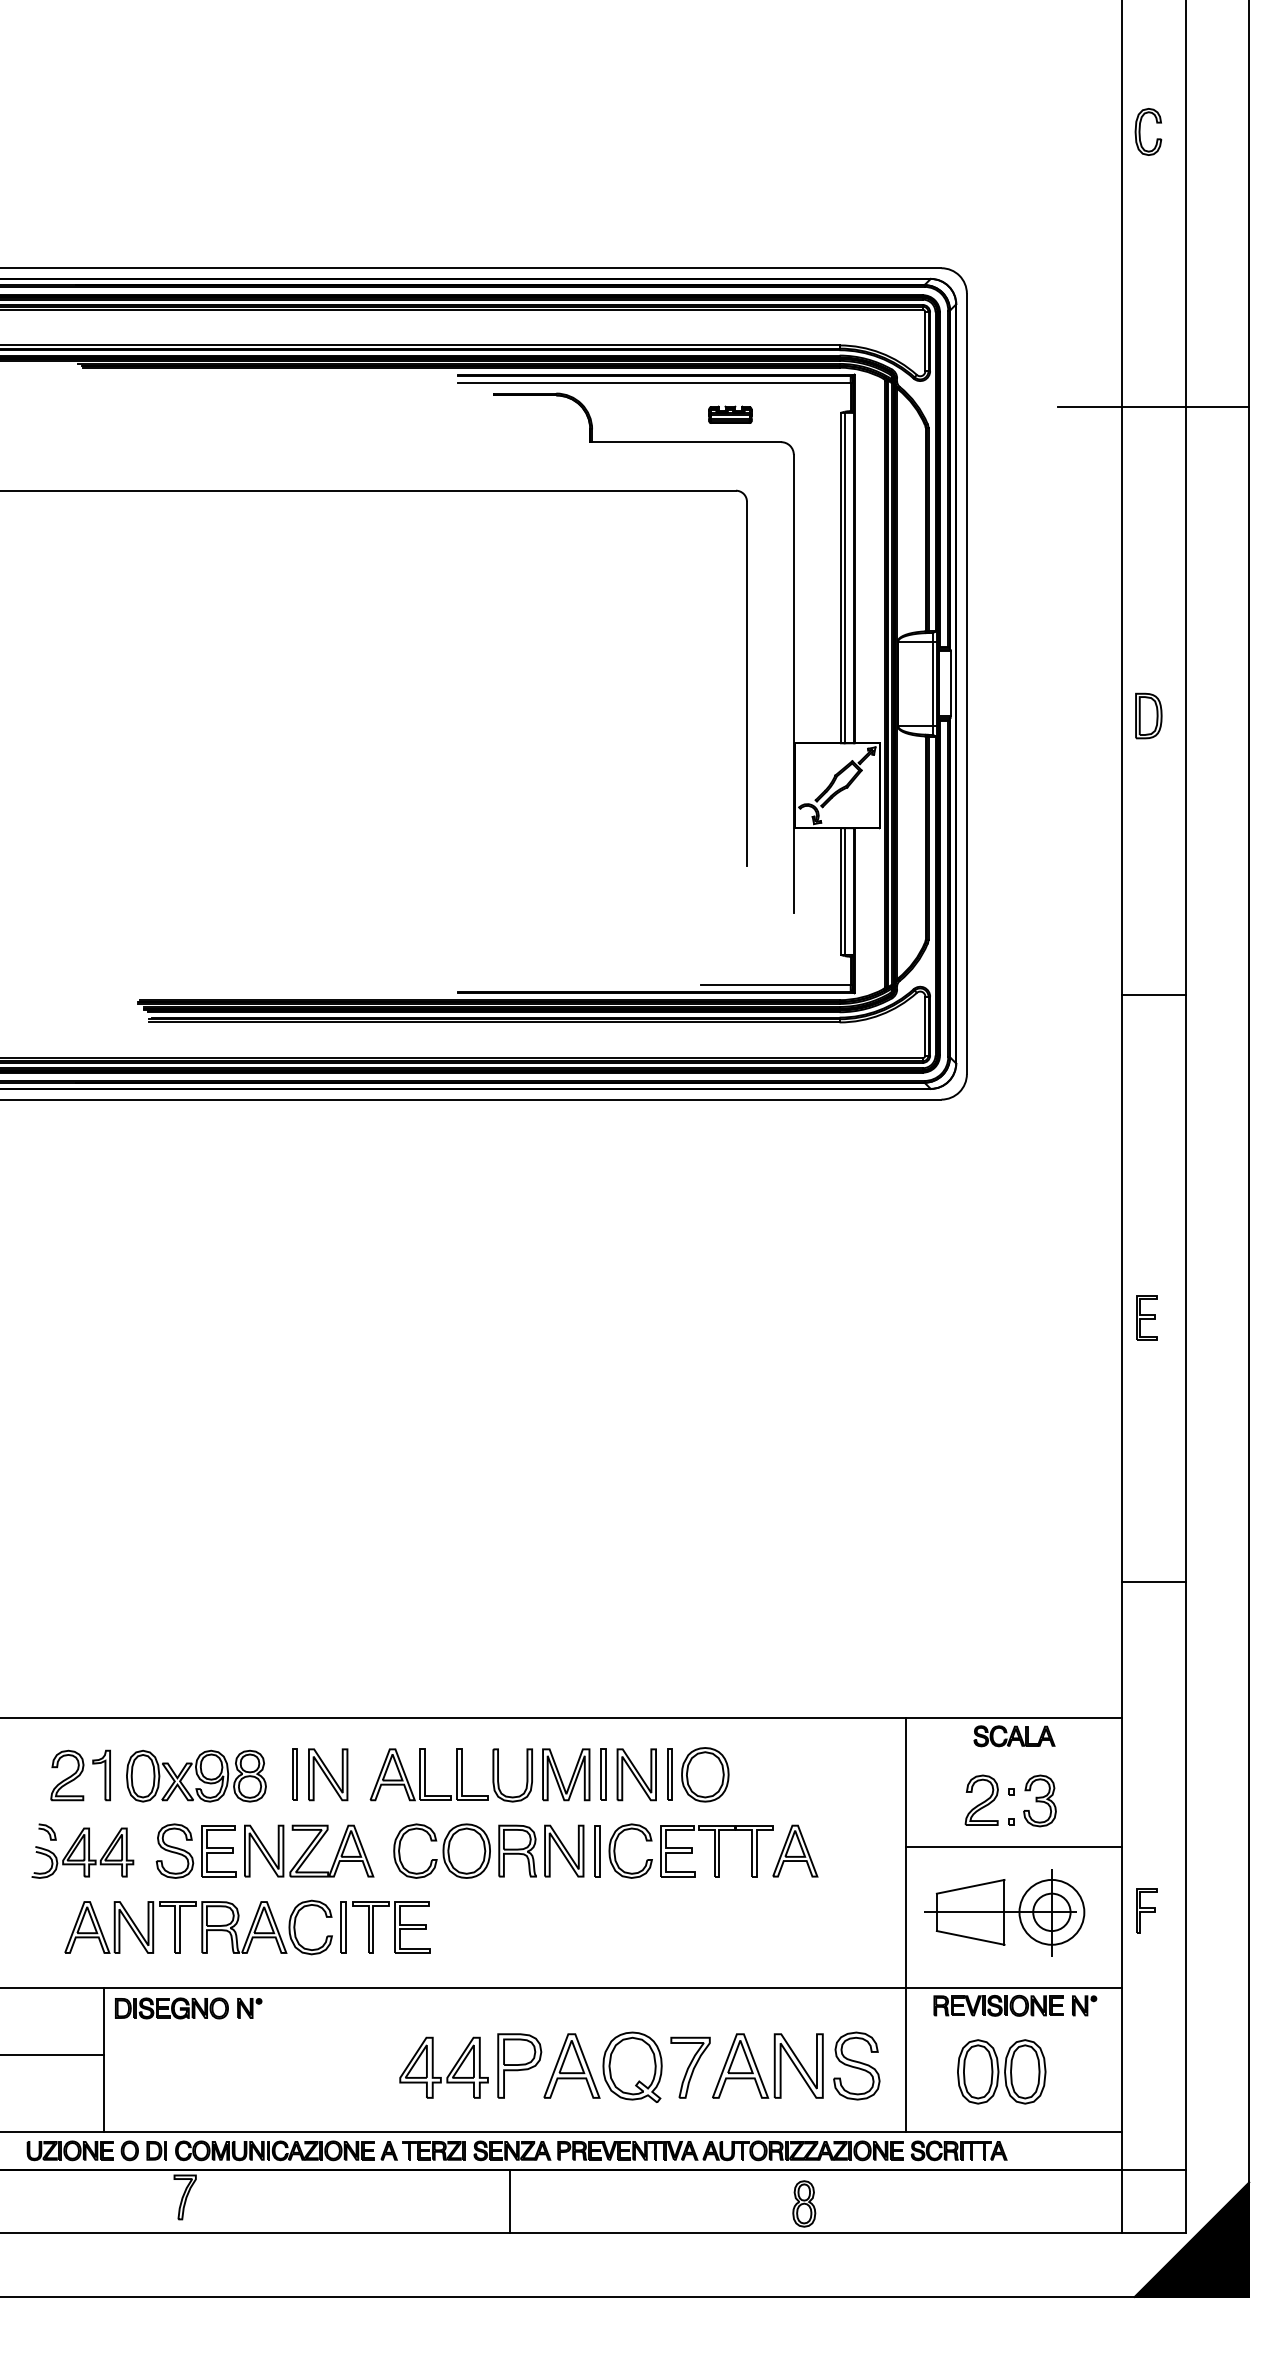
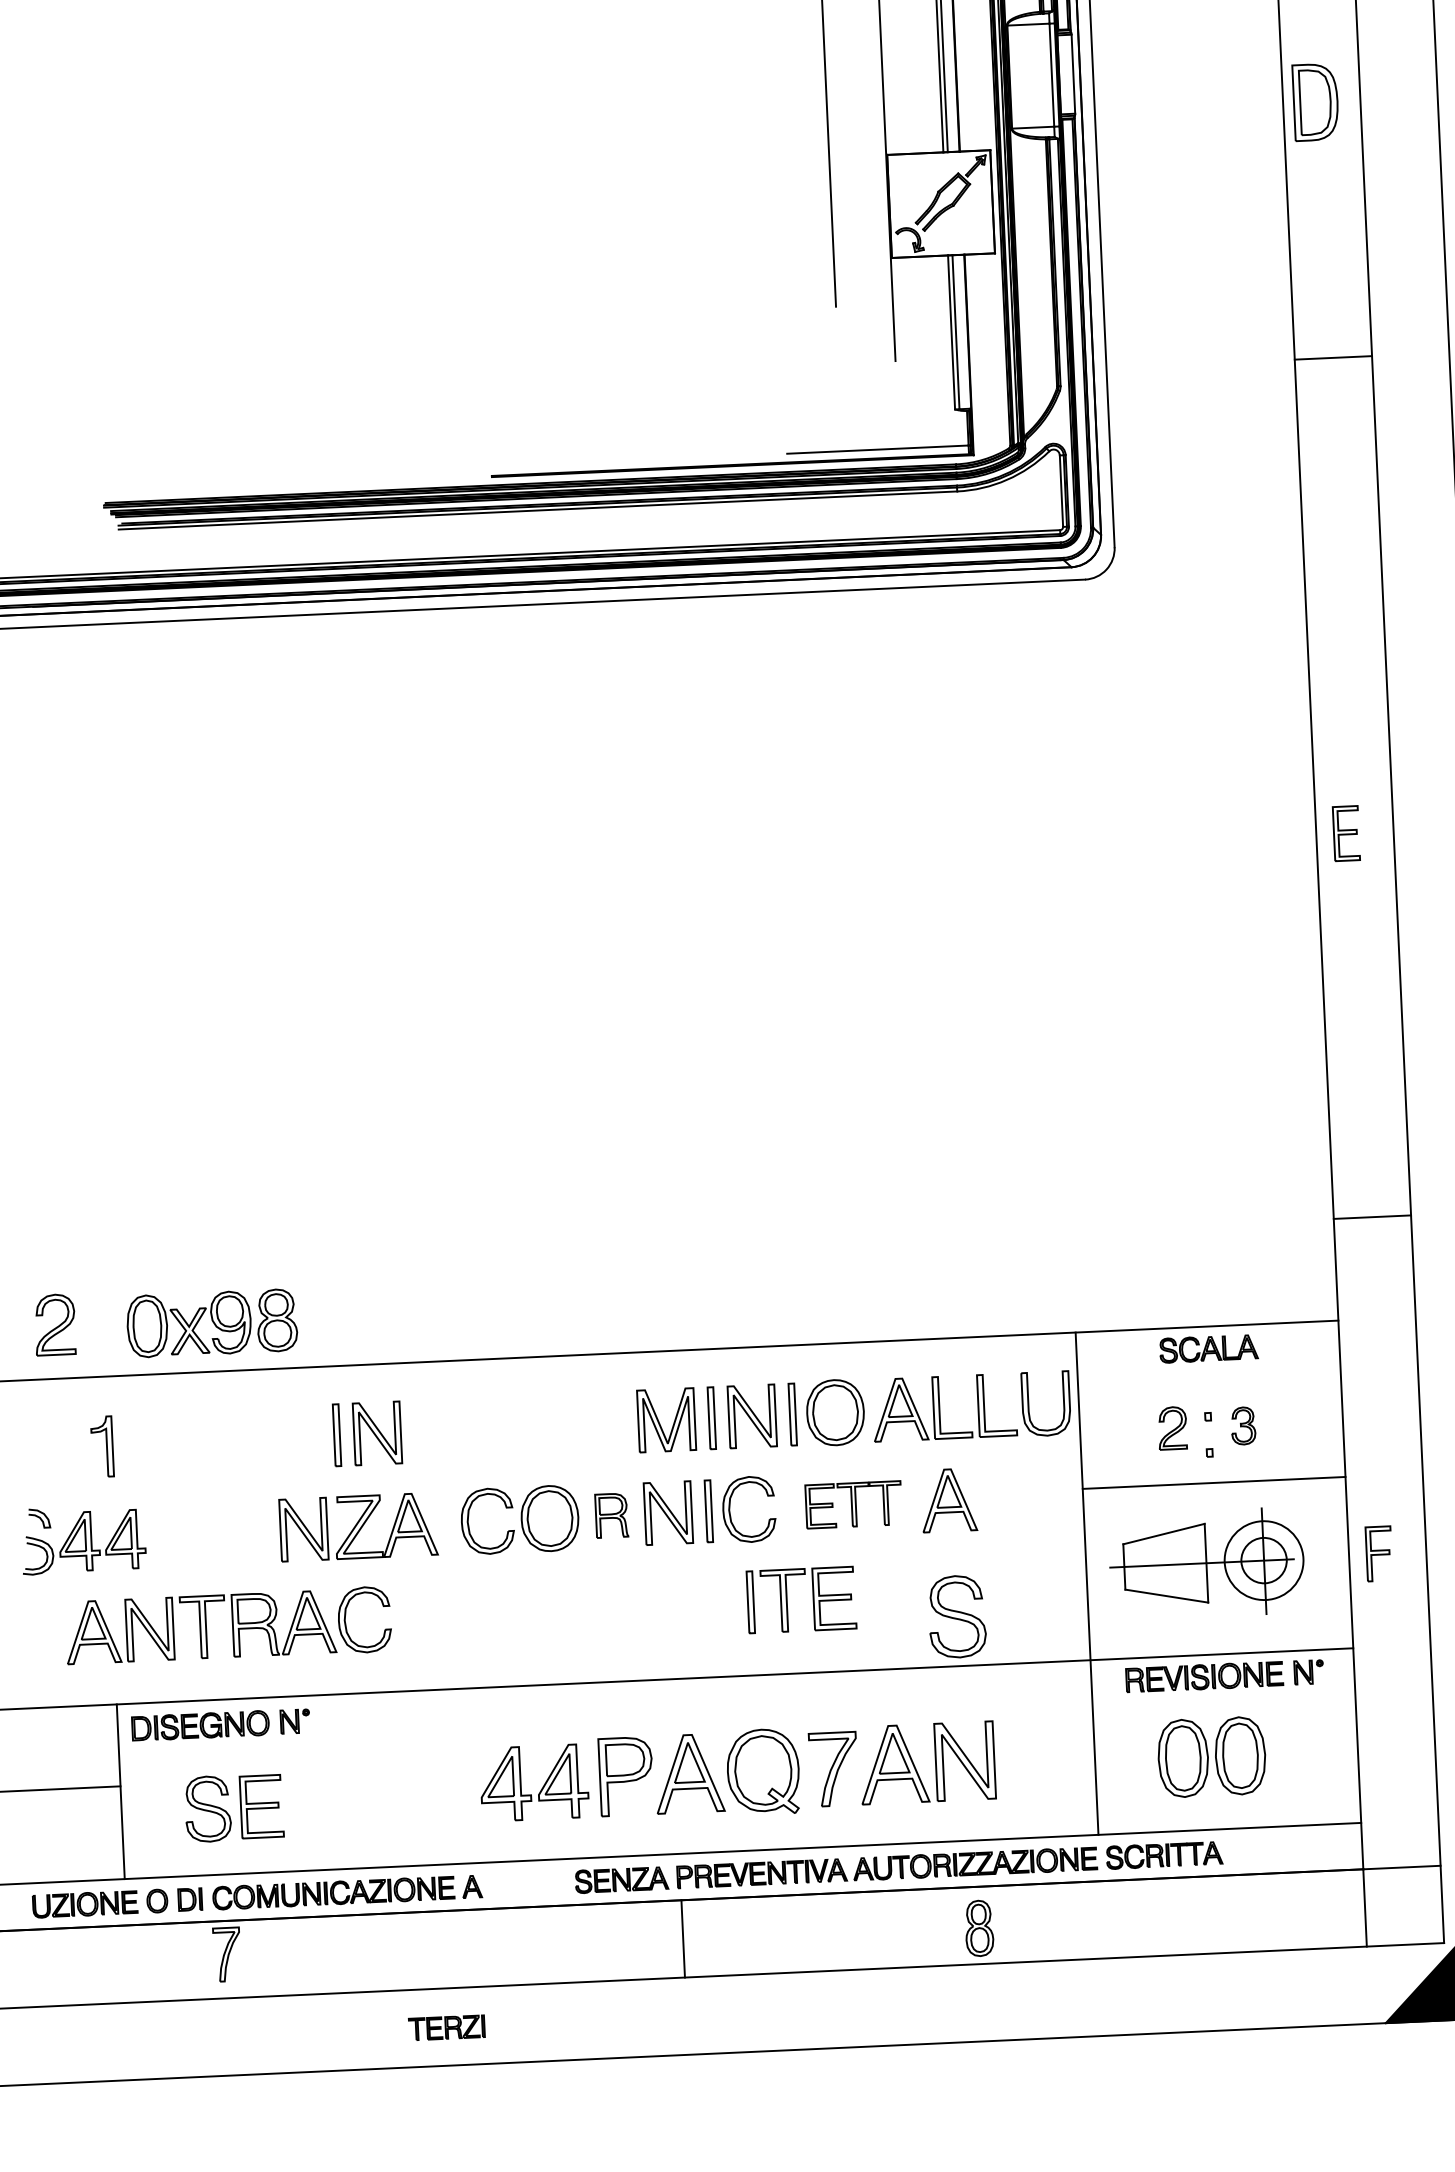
part: (1148, 715) -> (1315, 101), size x1.4
line: (1153, 994) -> (1333, 357), moved
line: (1153, 1582) -> (1372, 1217), moved
part: (67, 1775) -> (55, 1324), moved
part: (196, 1775) -> (212, 1322), moved
part: (450, 1775) -> (970, 1407), moved
part: (981, 1799) -> (1172, 1427), size x0.7
part: (1039, 1800) -> (1242, 1425), size x0.6
part: (195, 1850) -> (232, 1807), moved
part: (517, 1850) -> (611, 1514), size x0.7
part: (716, 1851) -> (853, 1505), size x0.7
part: (394, 1927) -> (812, 1599), moved
part: (856, 2065) -> (956, 1616), moved
part: (433, 2150) -> (446, 2027), moved
line: (509, 2201) -> (683, 1938), moved

